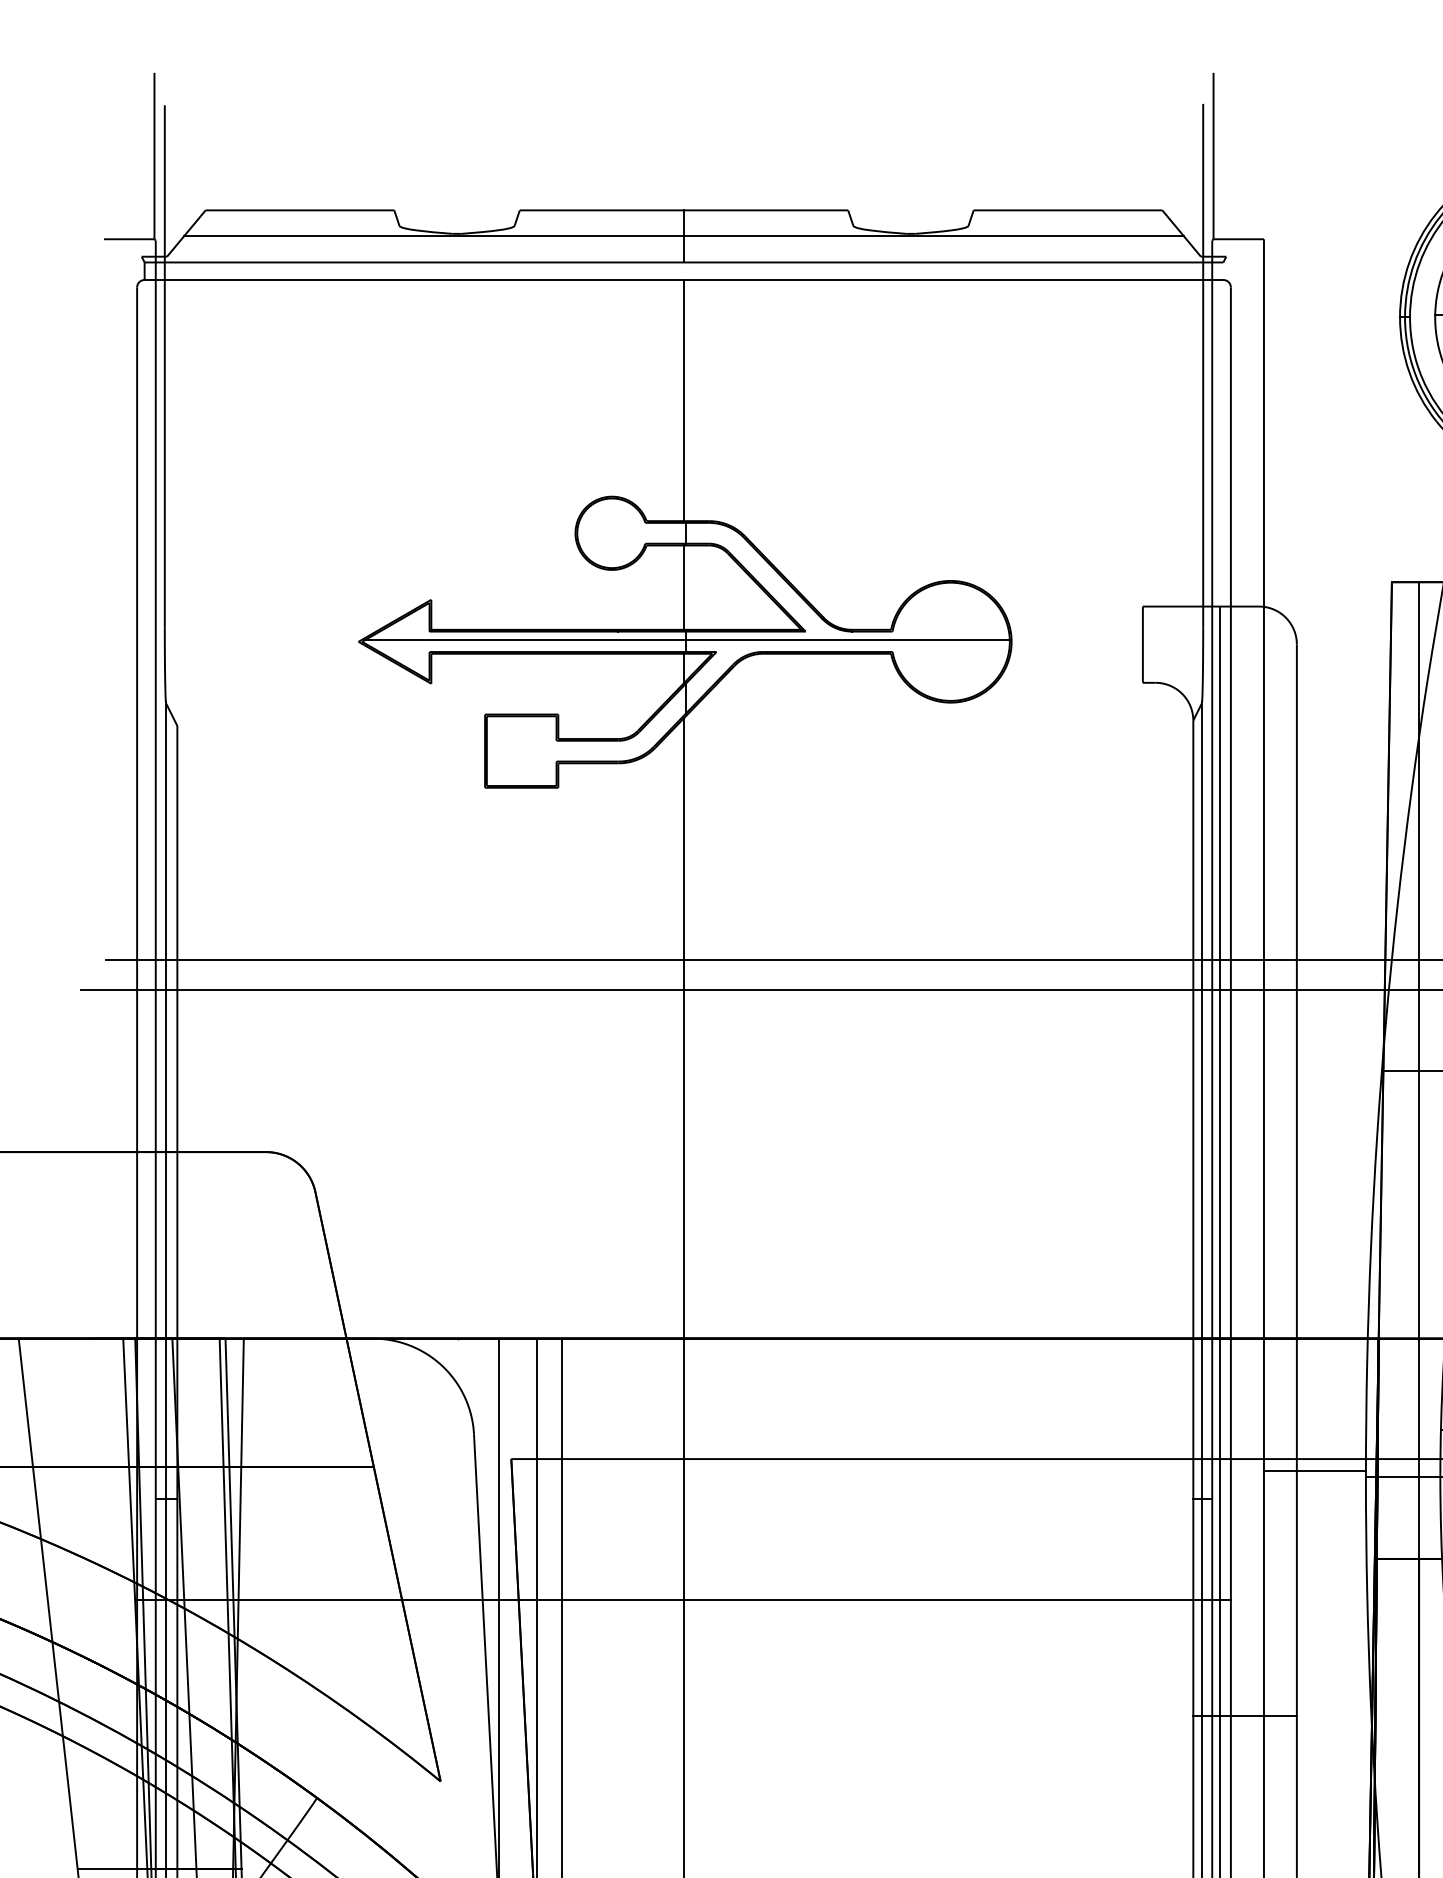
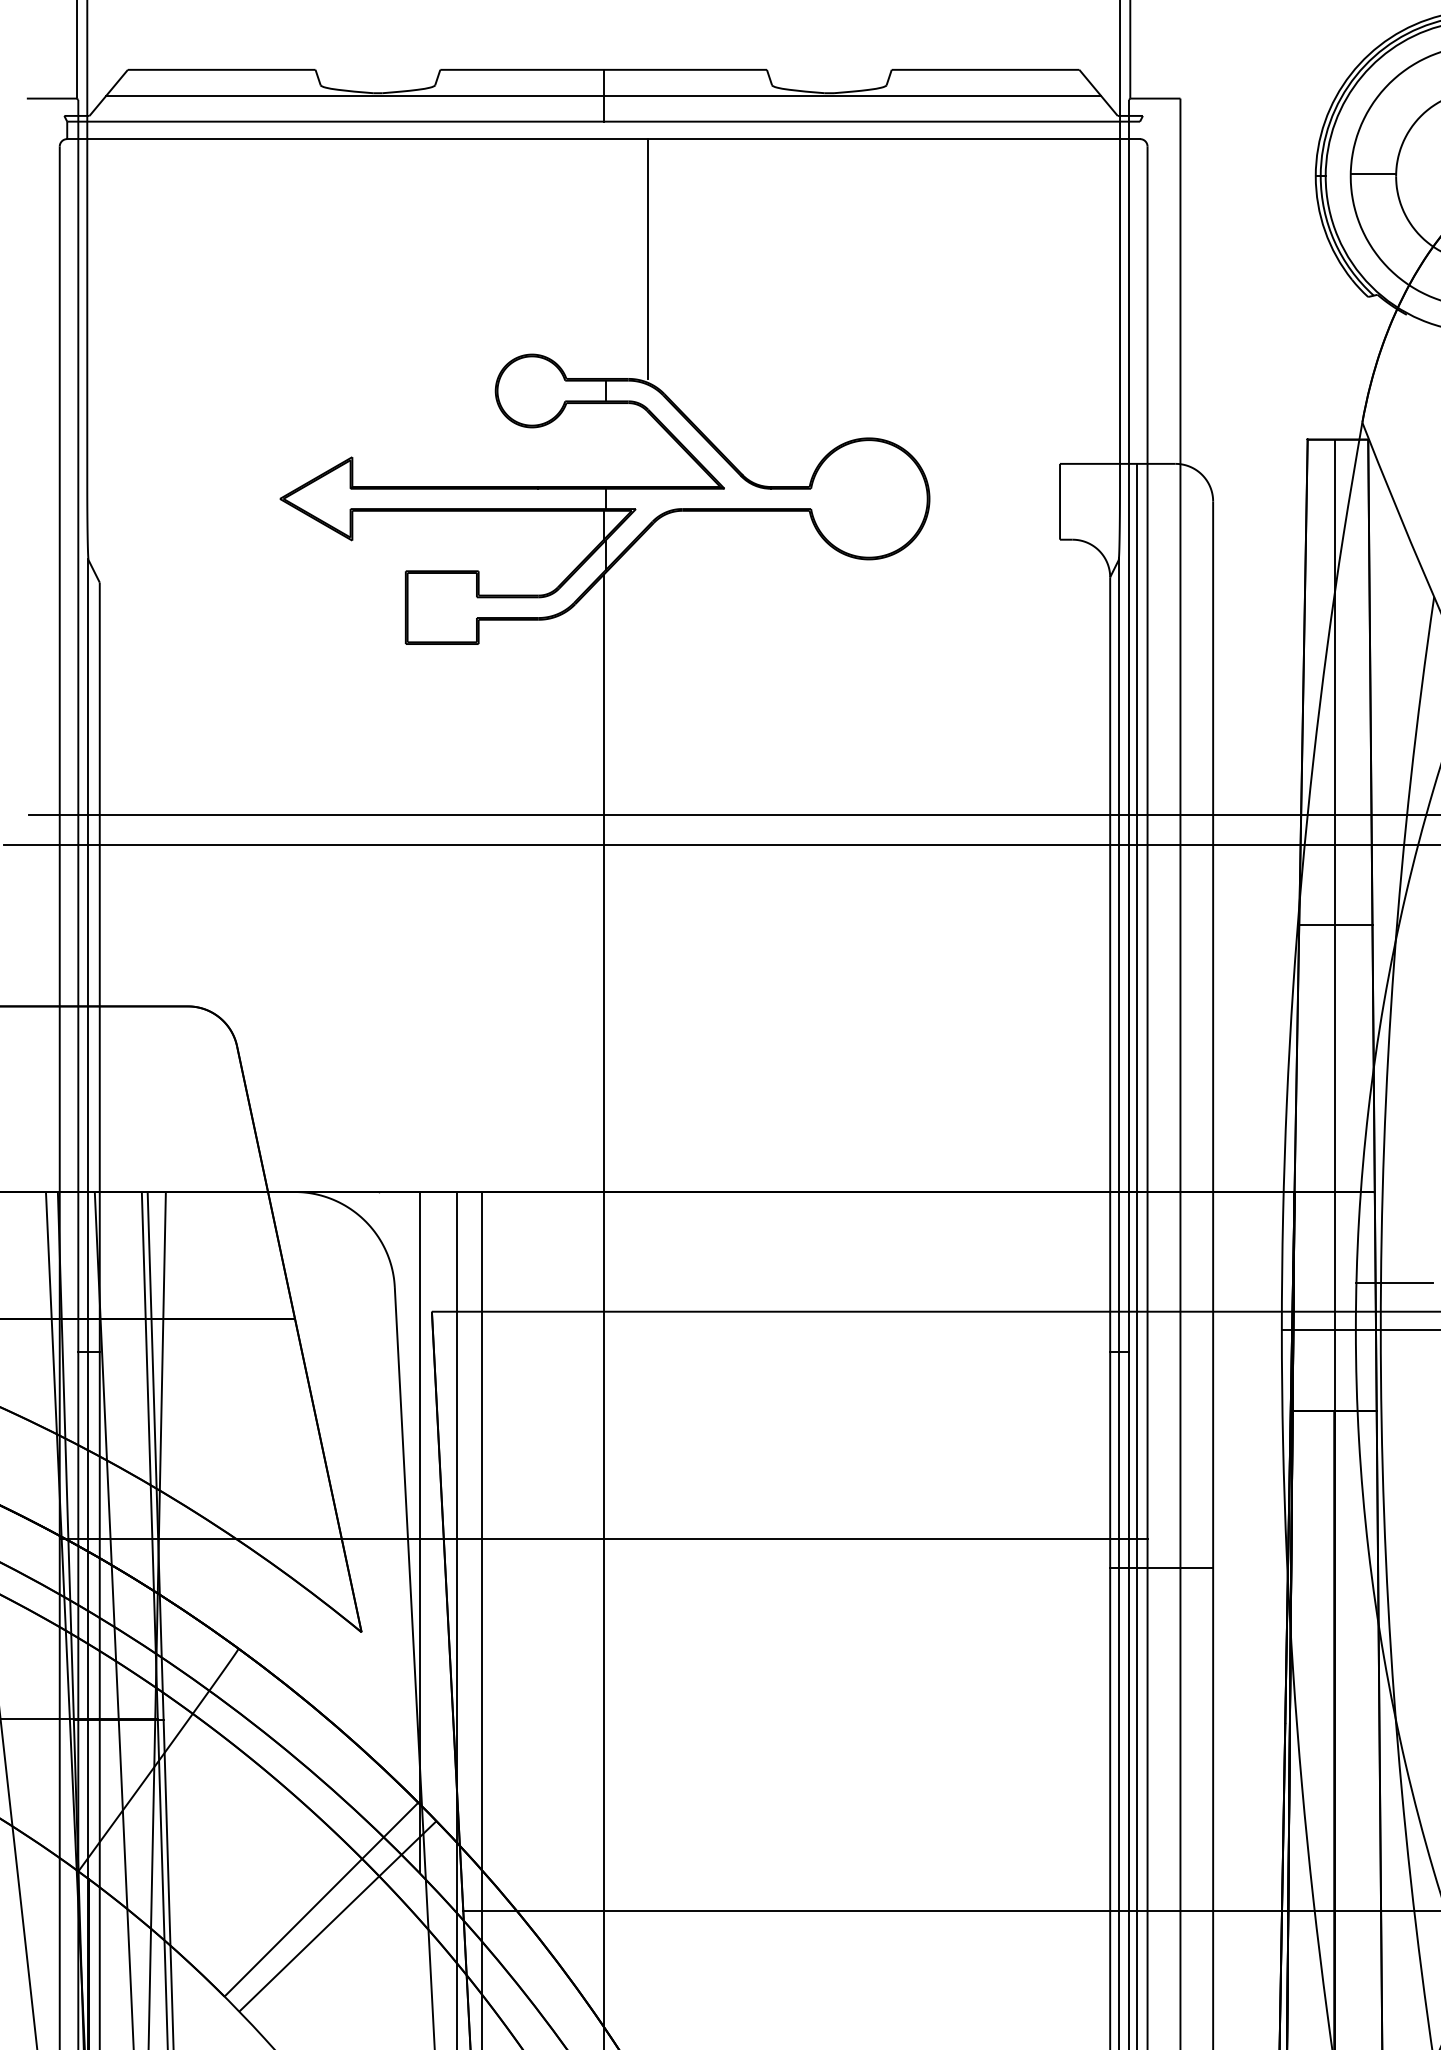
line: (683, 400) -> (647, 258), moved
line: (683, 588) -> (603, 445), removed
line: (686, 640) -> (606, 497), removed
line: (1314, 1470) -> (1230, 1323), removed
line: (683, 1599) -> (603, 1538), moved

